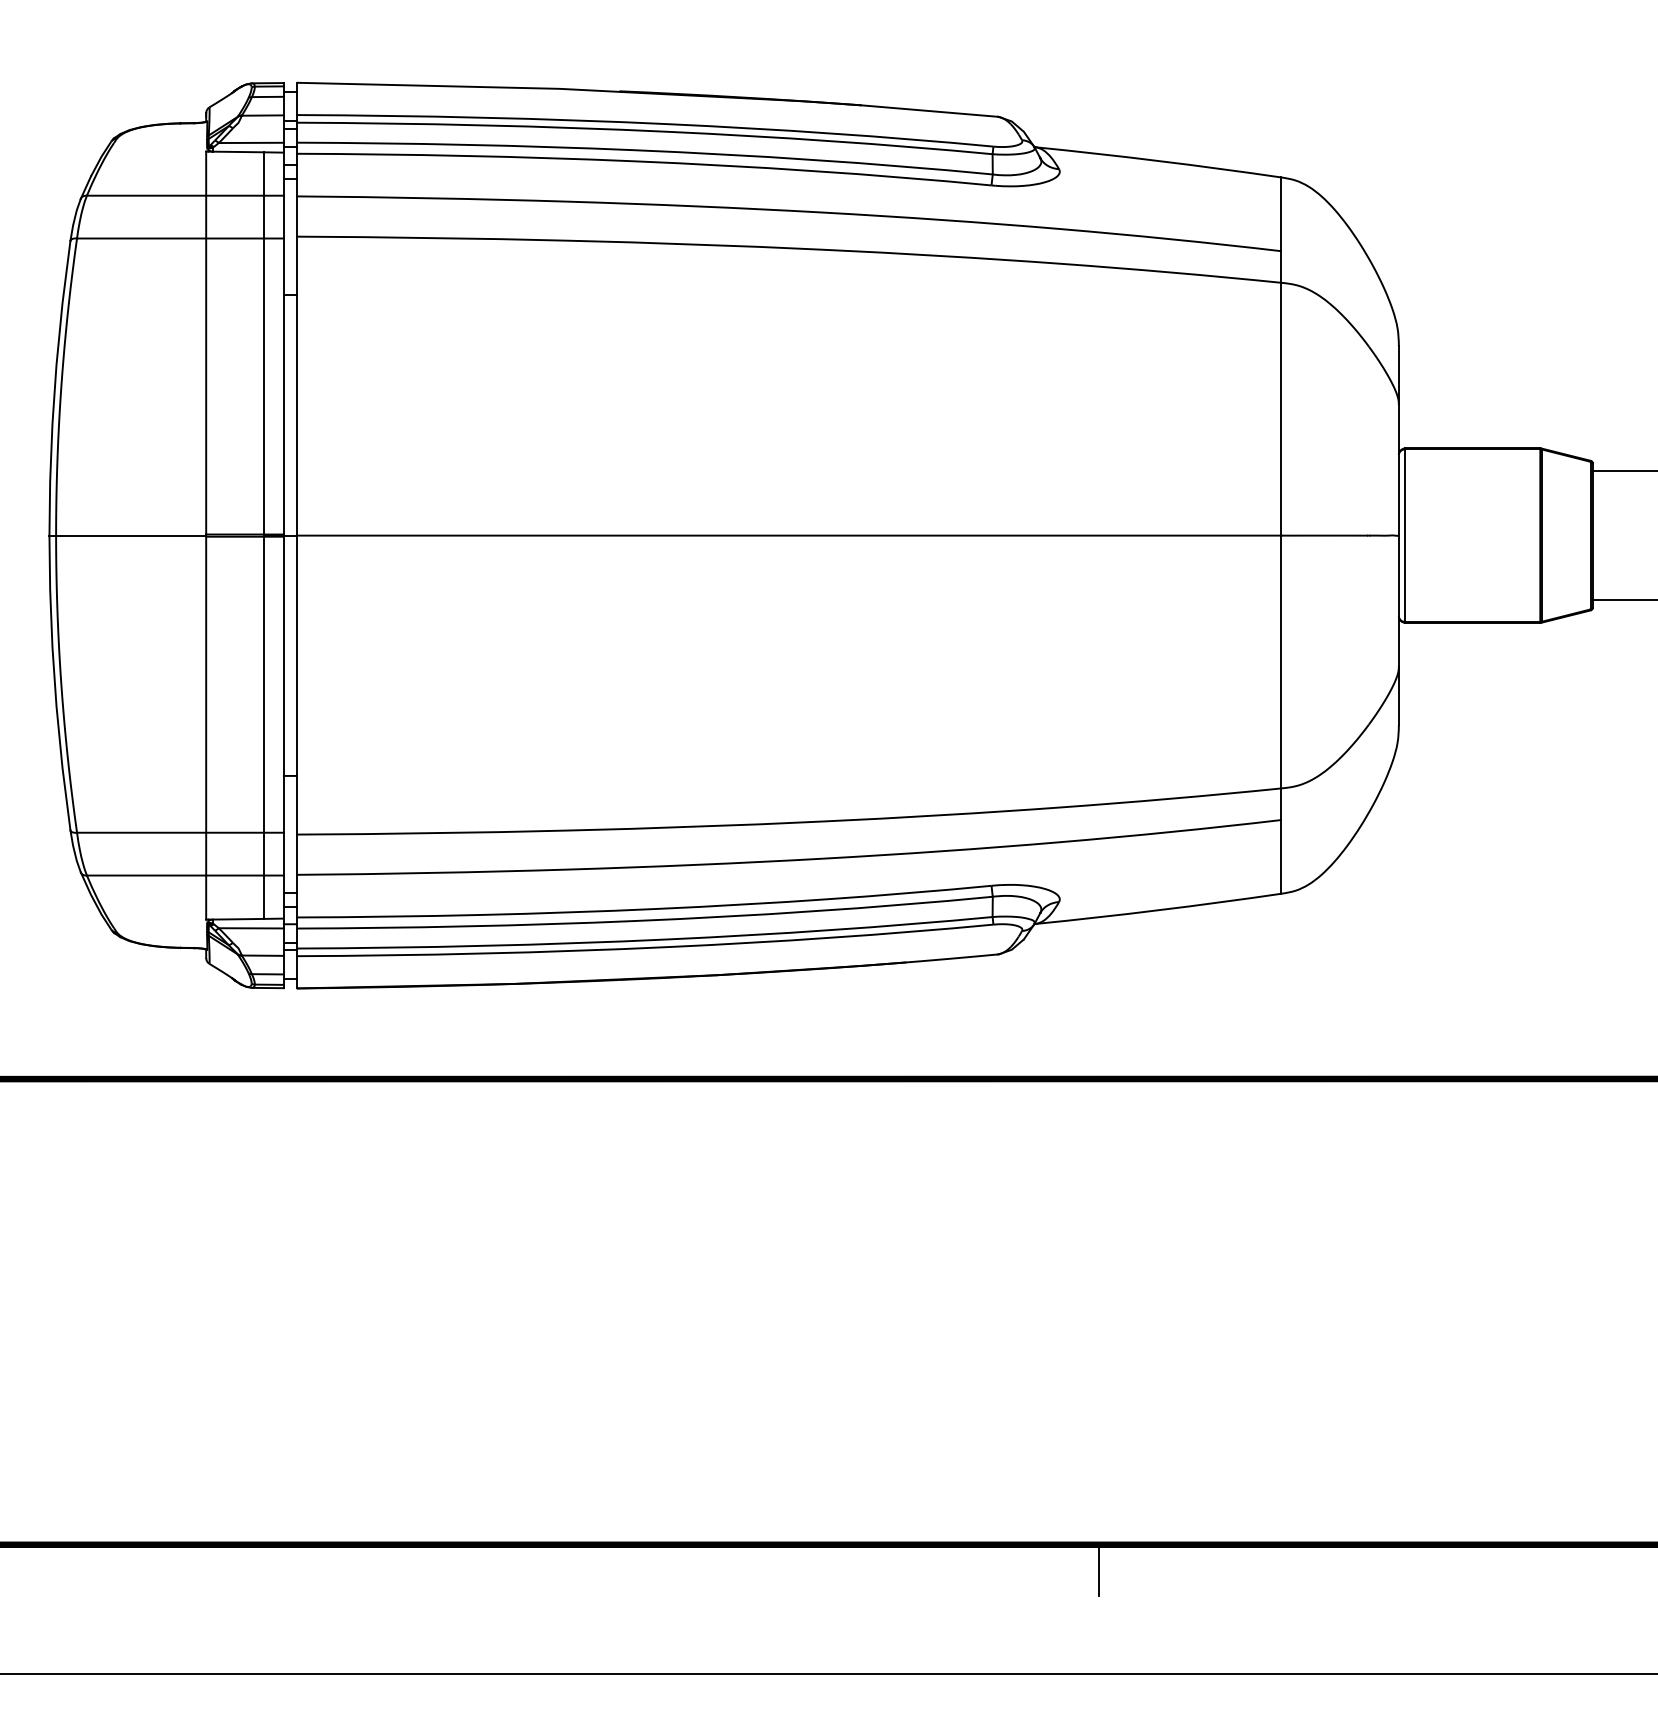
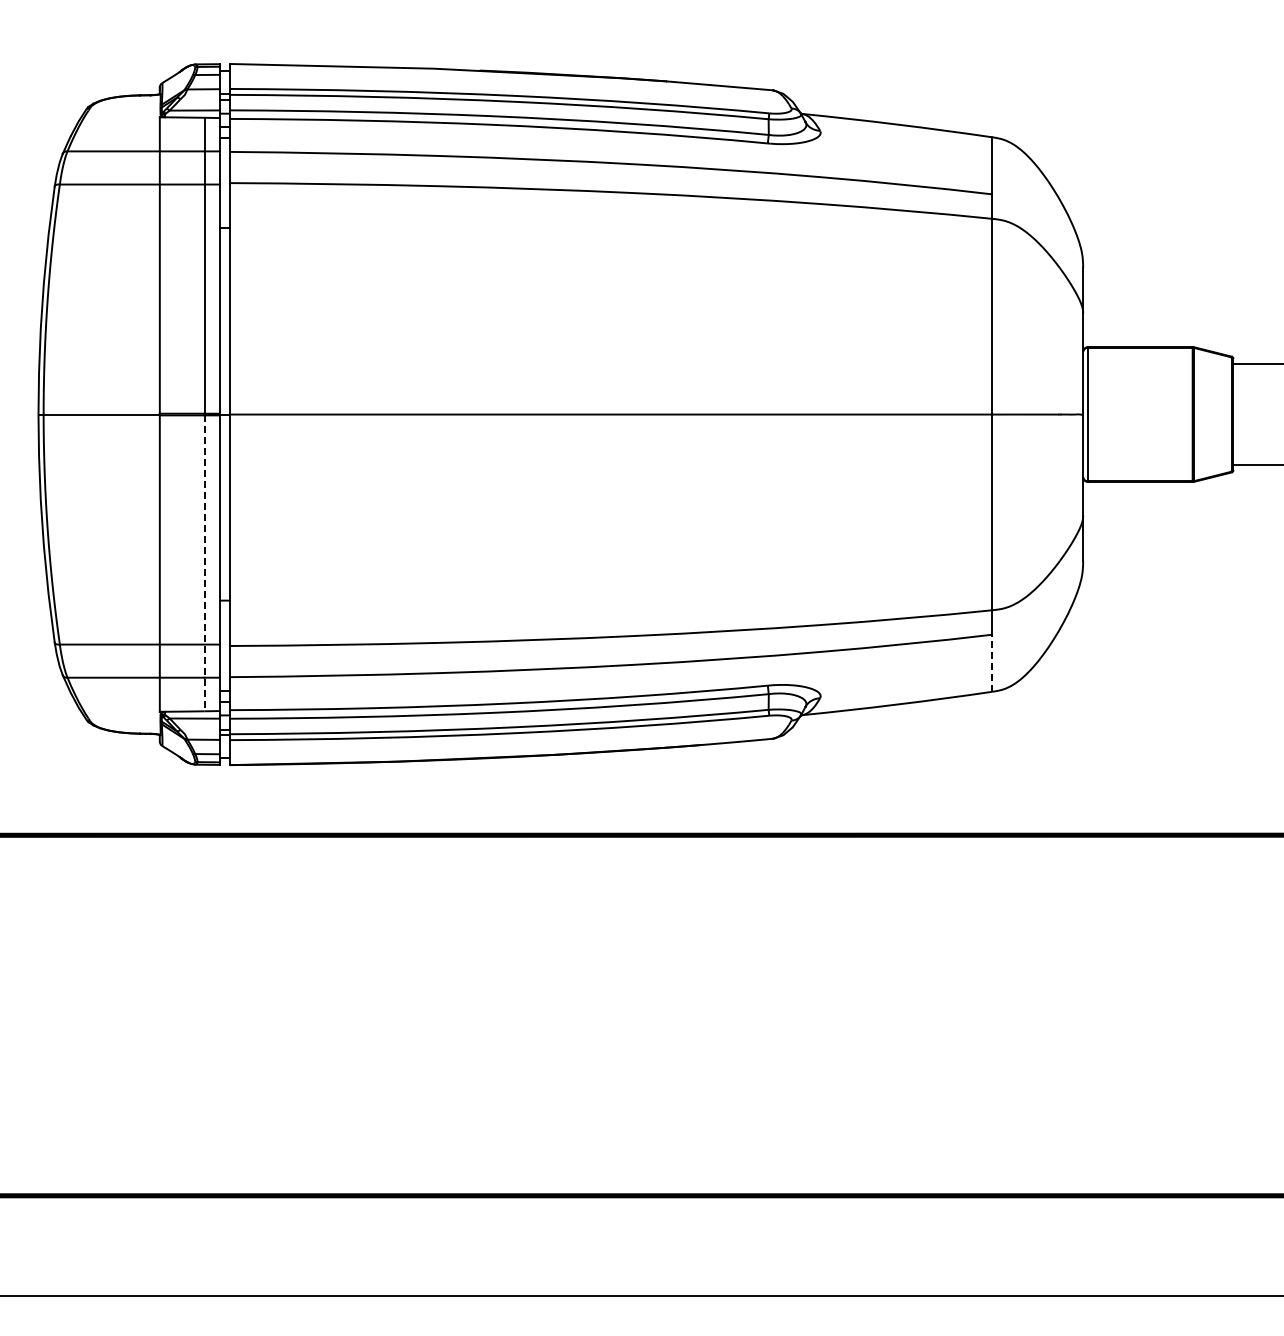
line: (263, 728) -> (204, 563), solid -> dashed
line: (1281, 857) -> (992, 663), solid -> dashed
line: (1099, 1570) -> (851, 1215), removed

